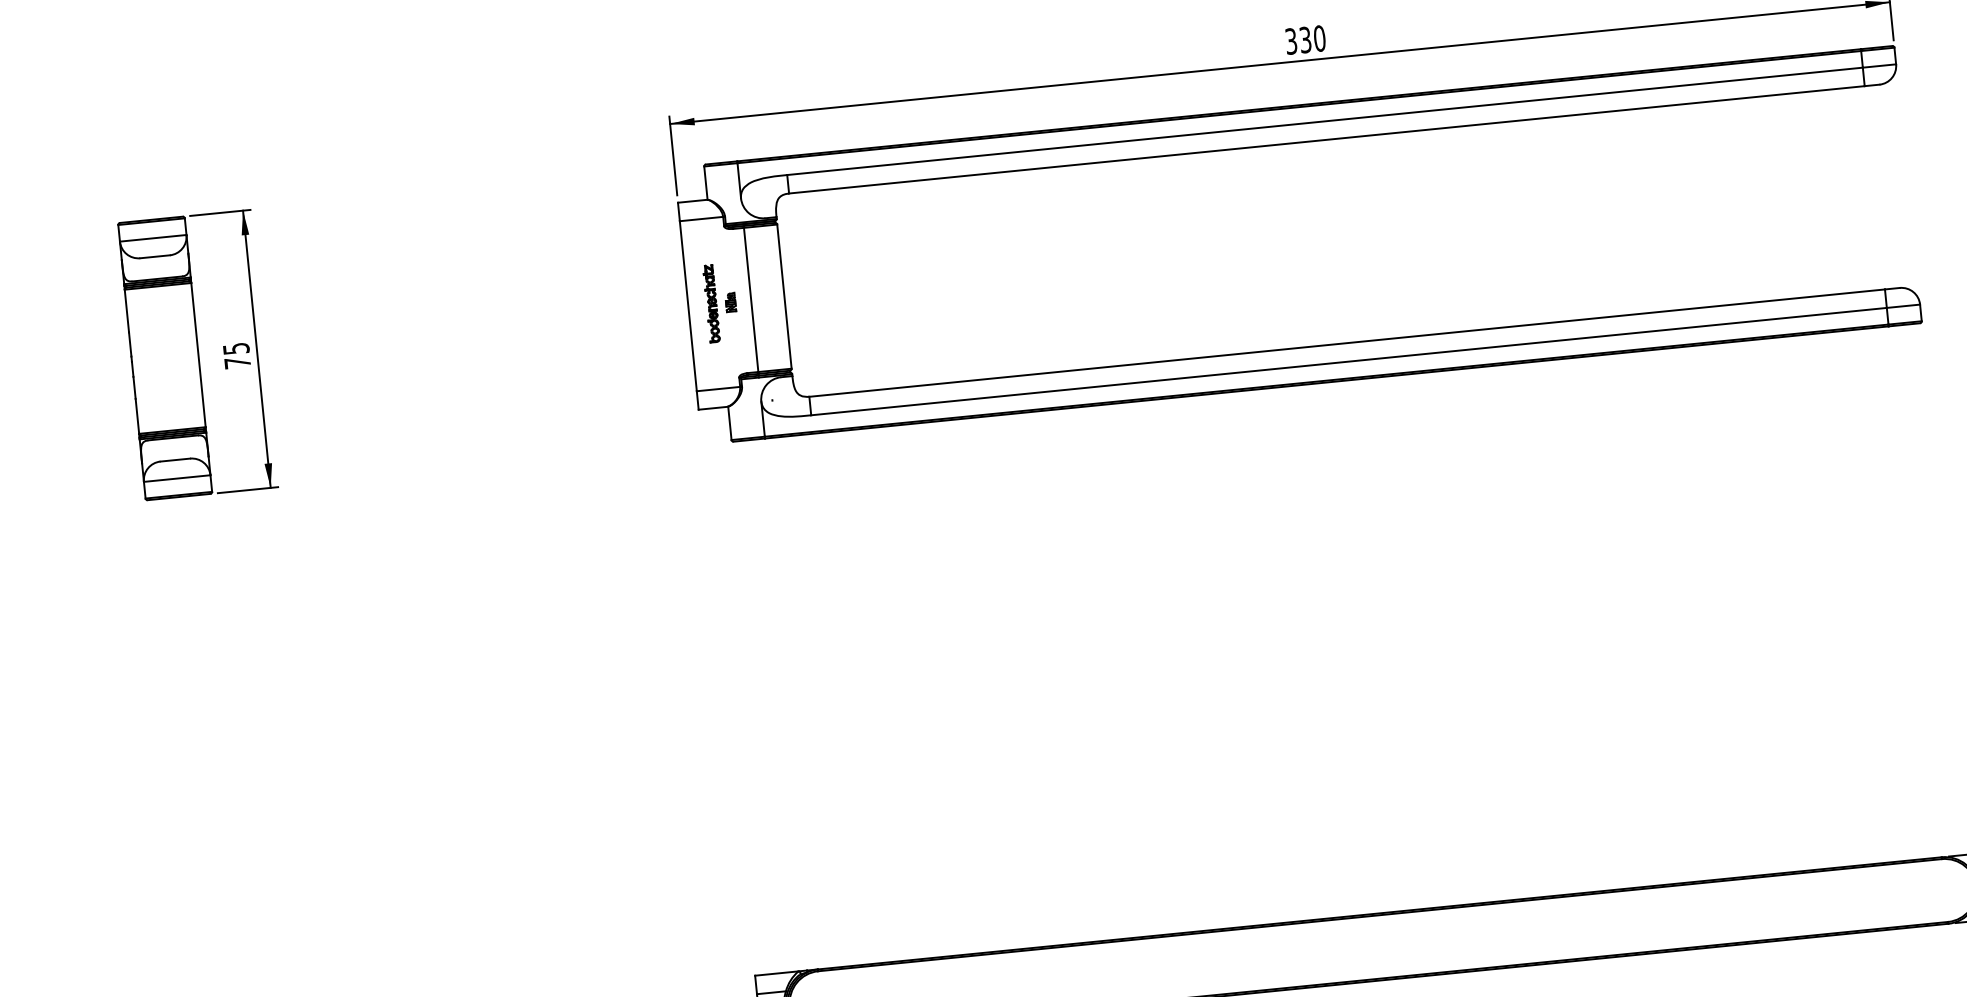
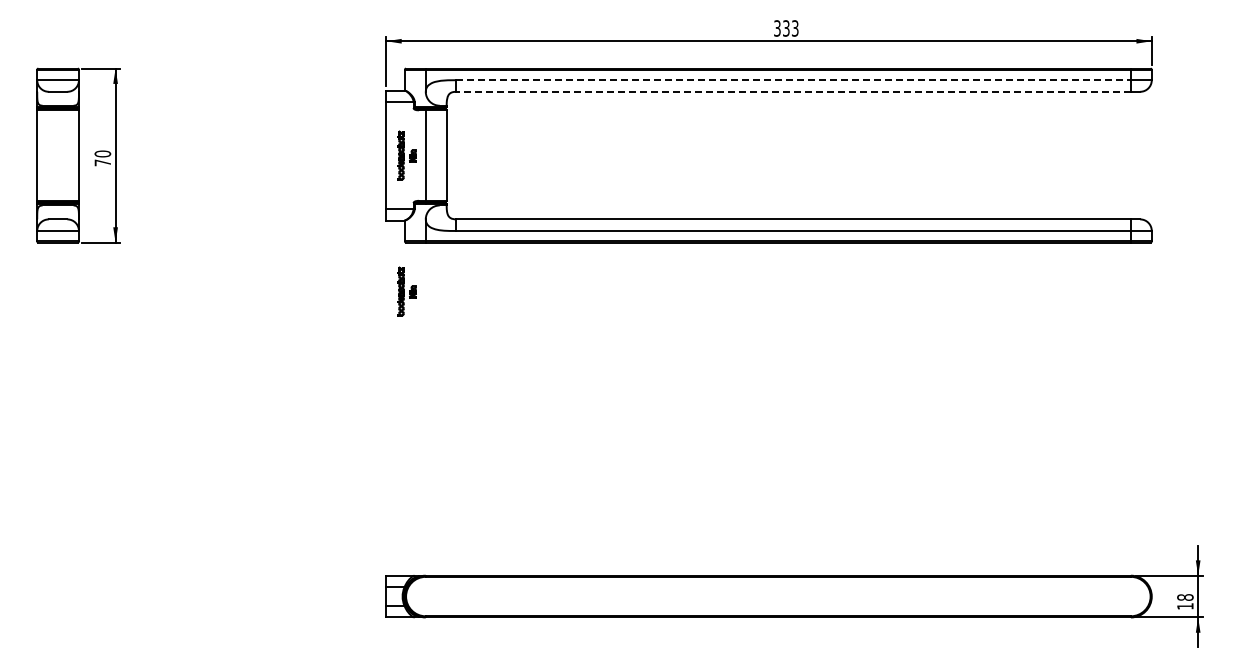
text: (1318, 38) -> (794, 28), 330 -> 333
line: (1325, 121) -> (793, 80), solid -> dashed
line: (1325, 139) -> (792, 91), solid -> dashed
text: (235, 348) -> (102, 153), 75 -> 70
part: (742, 519) -> (406, 291), added

